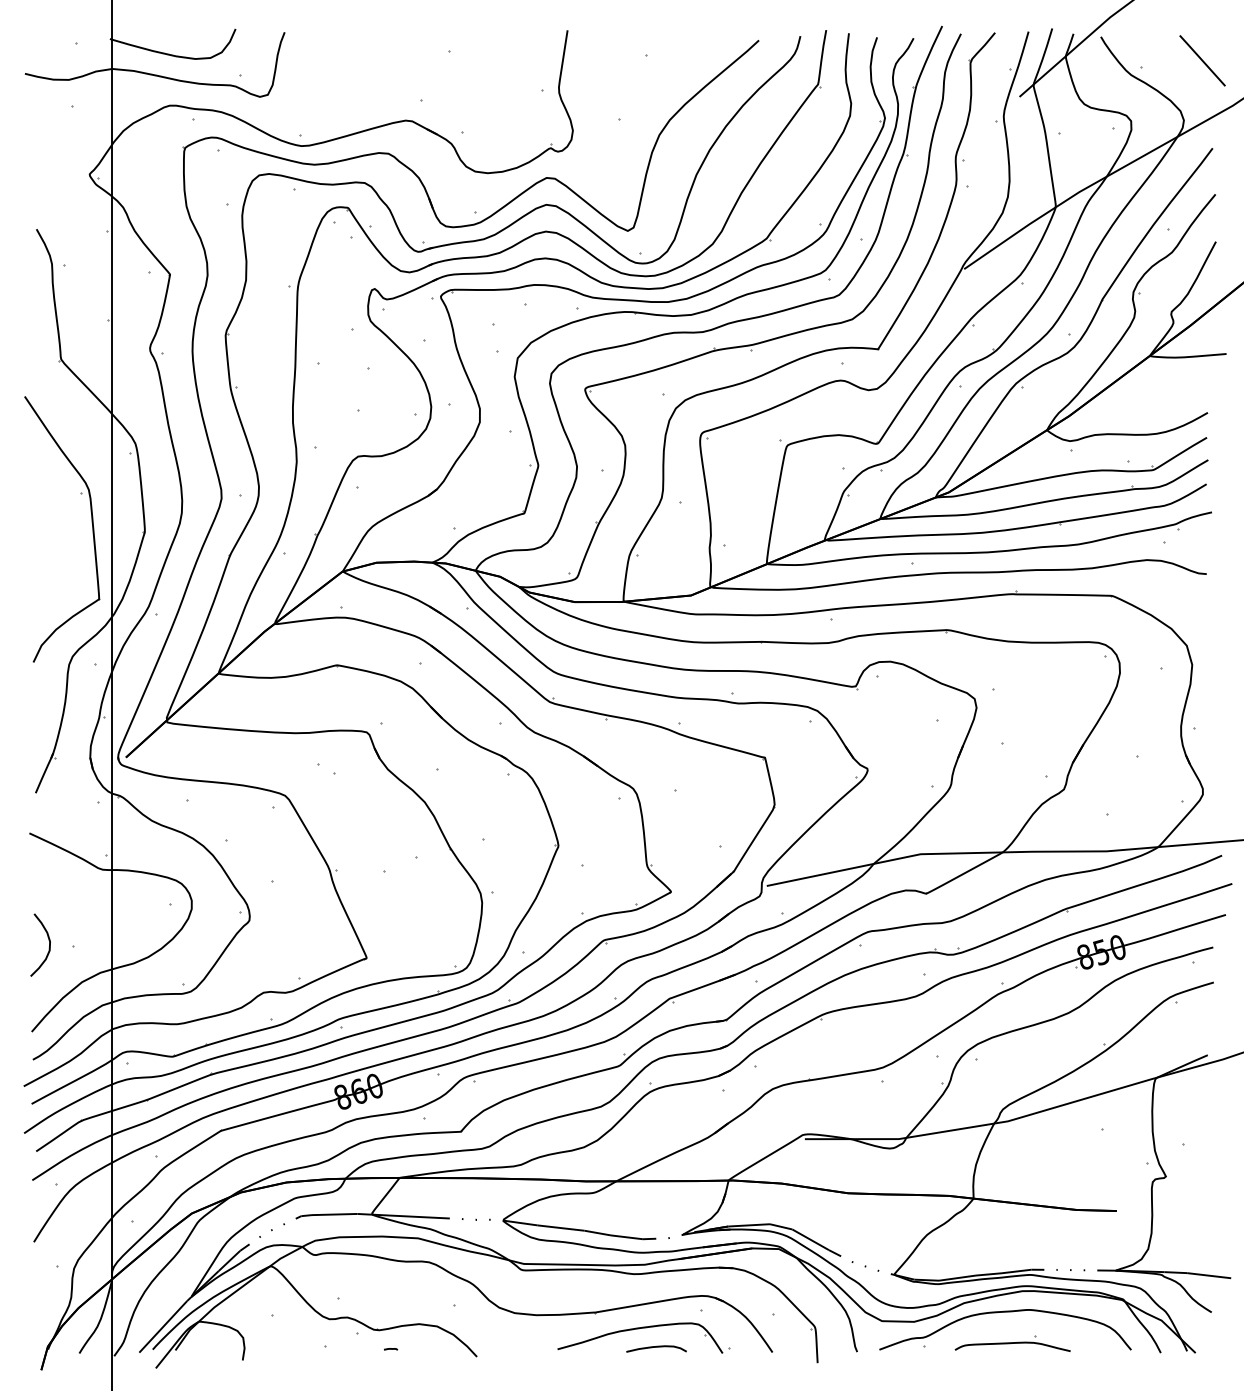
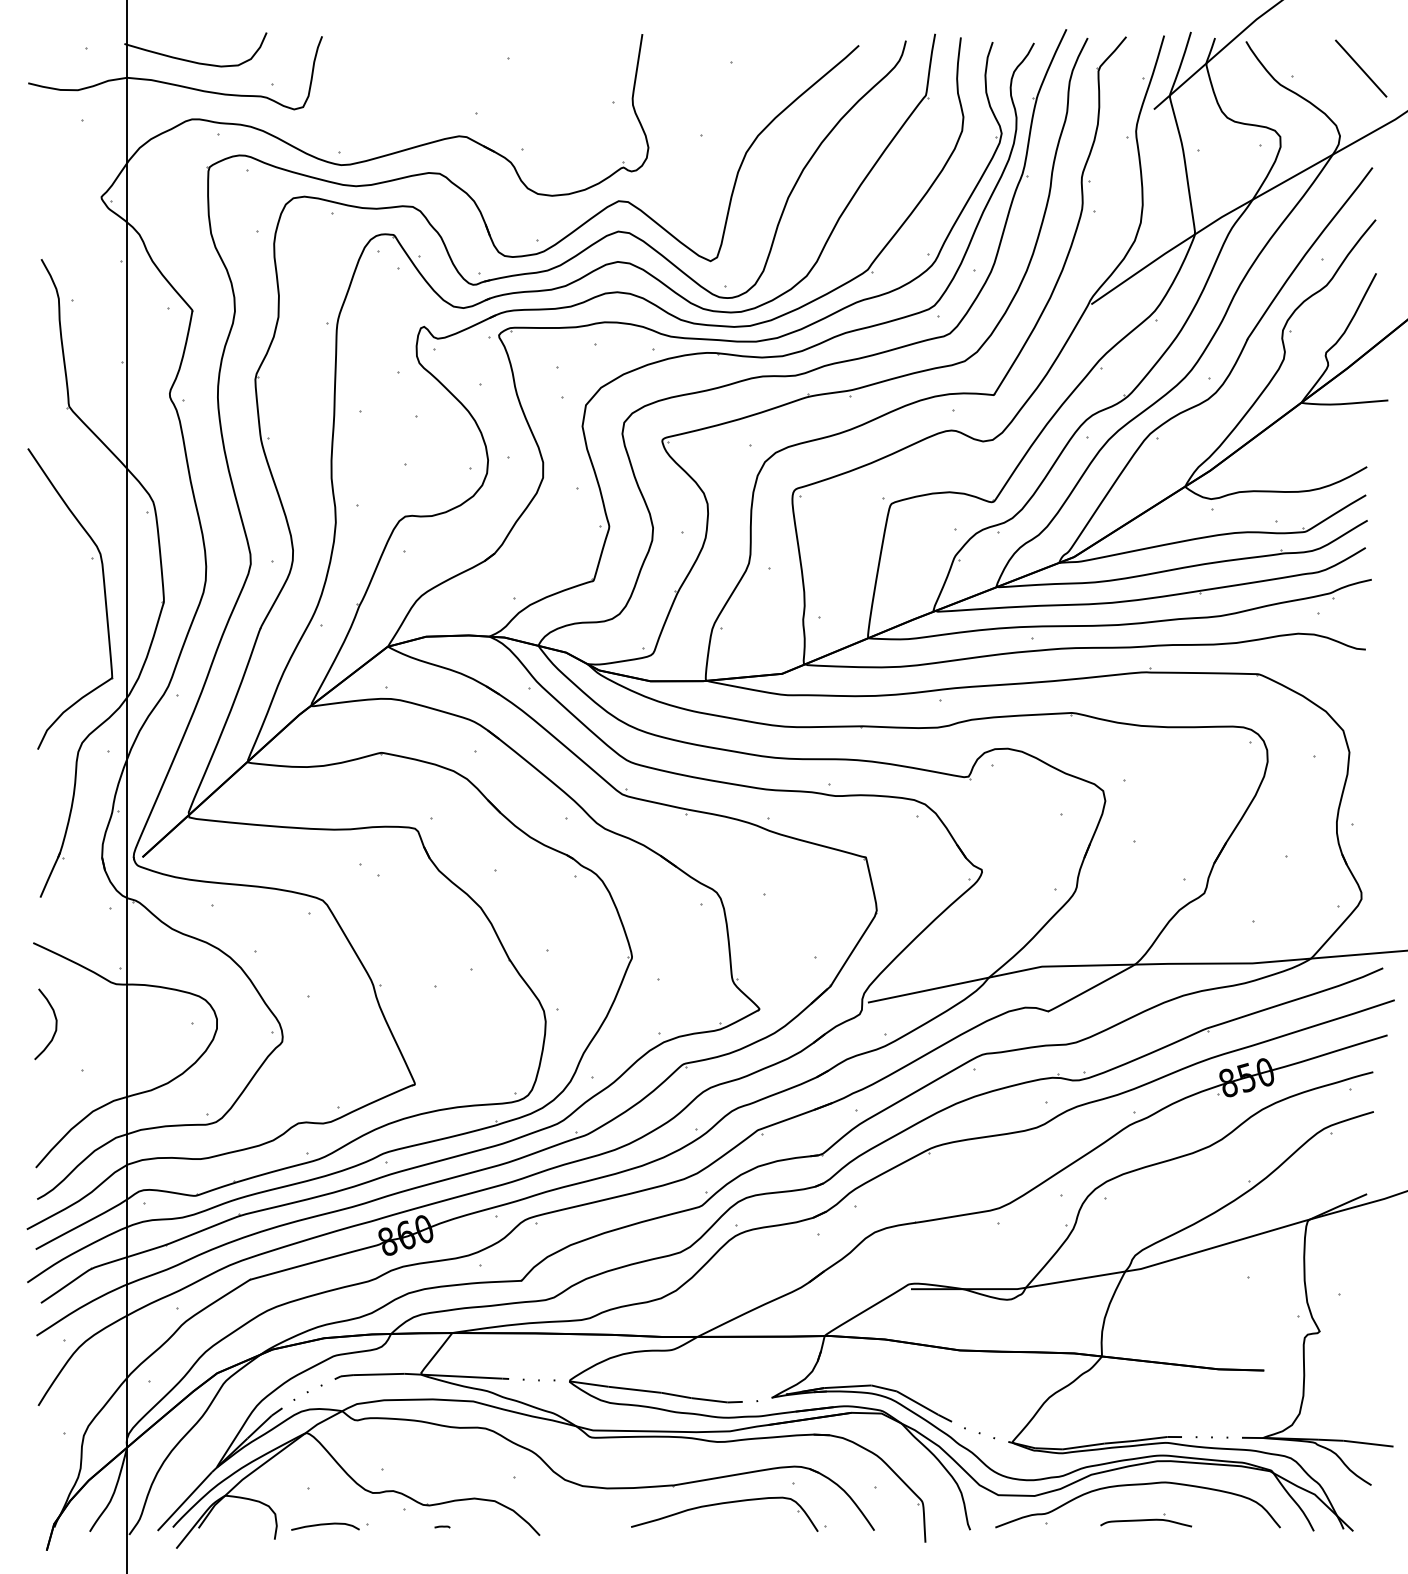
curve: (48, 940) -> (54, 1019), moved
part: (1012, 1343) -> (1146, 1520), size x0.7
curve: (656, 1347) -> (325, 1524), moved

